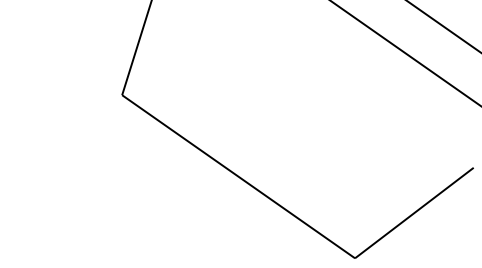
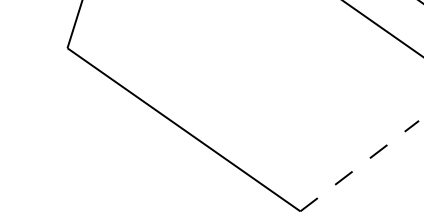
line: (414, 213) -> (359, 166), solid -> dashed

